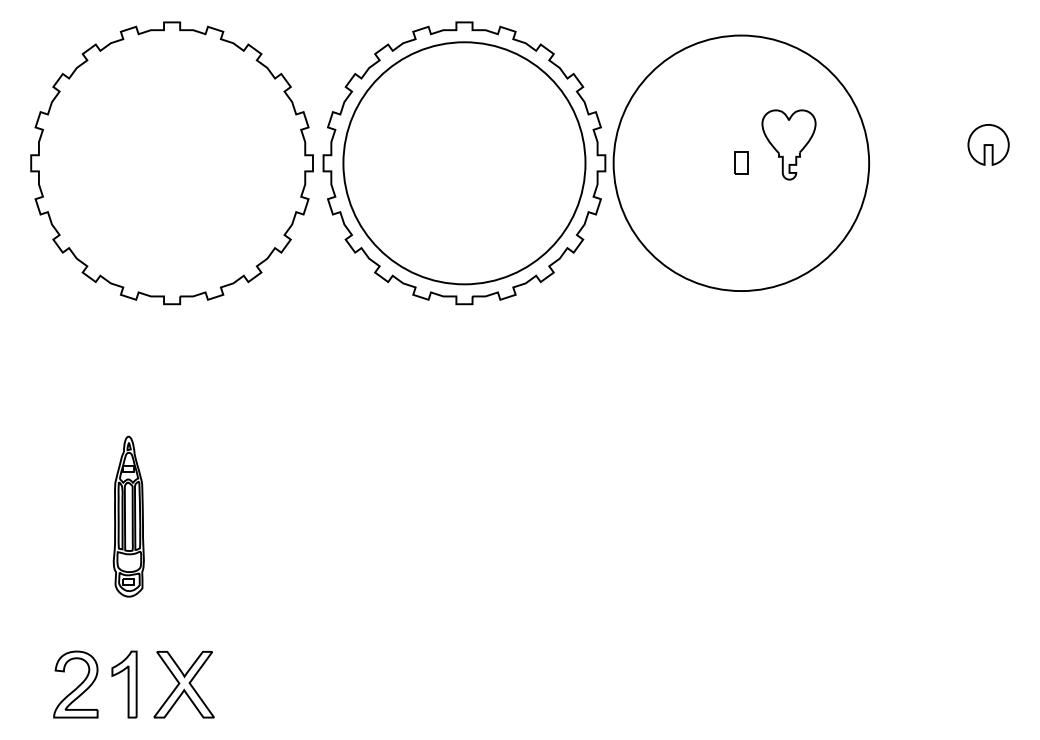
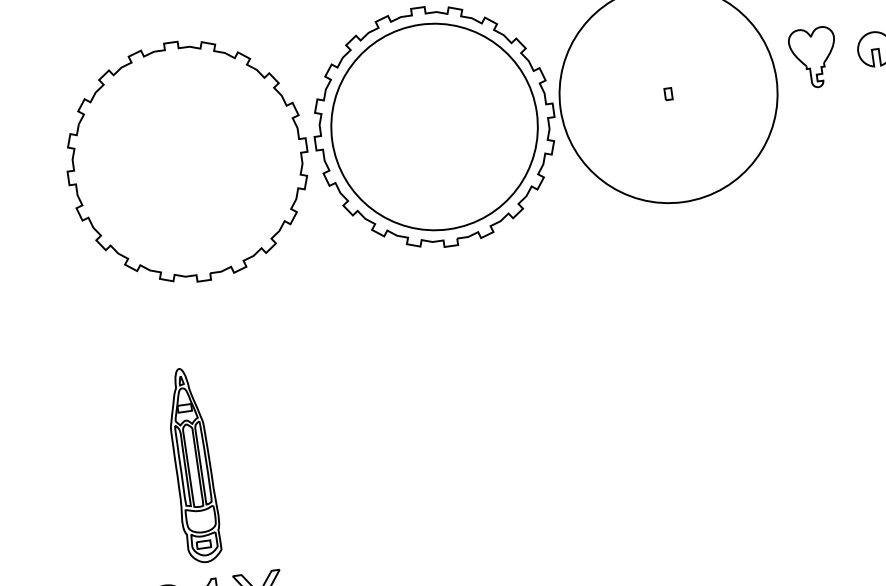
part: (788, 144) -> (813, 57), moved
part: (740, 163) -> (667, 94), size x0.62
part: (128, 516) -> (192, 465), size x1.43

